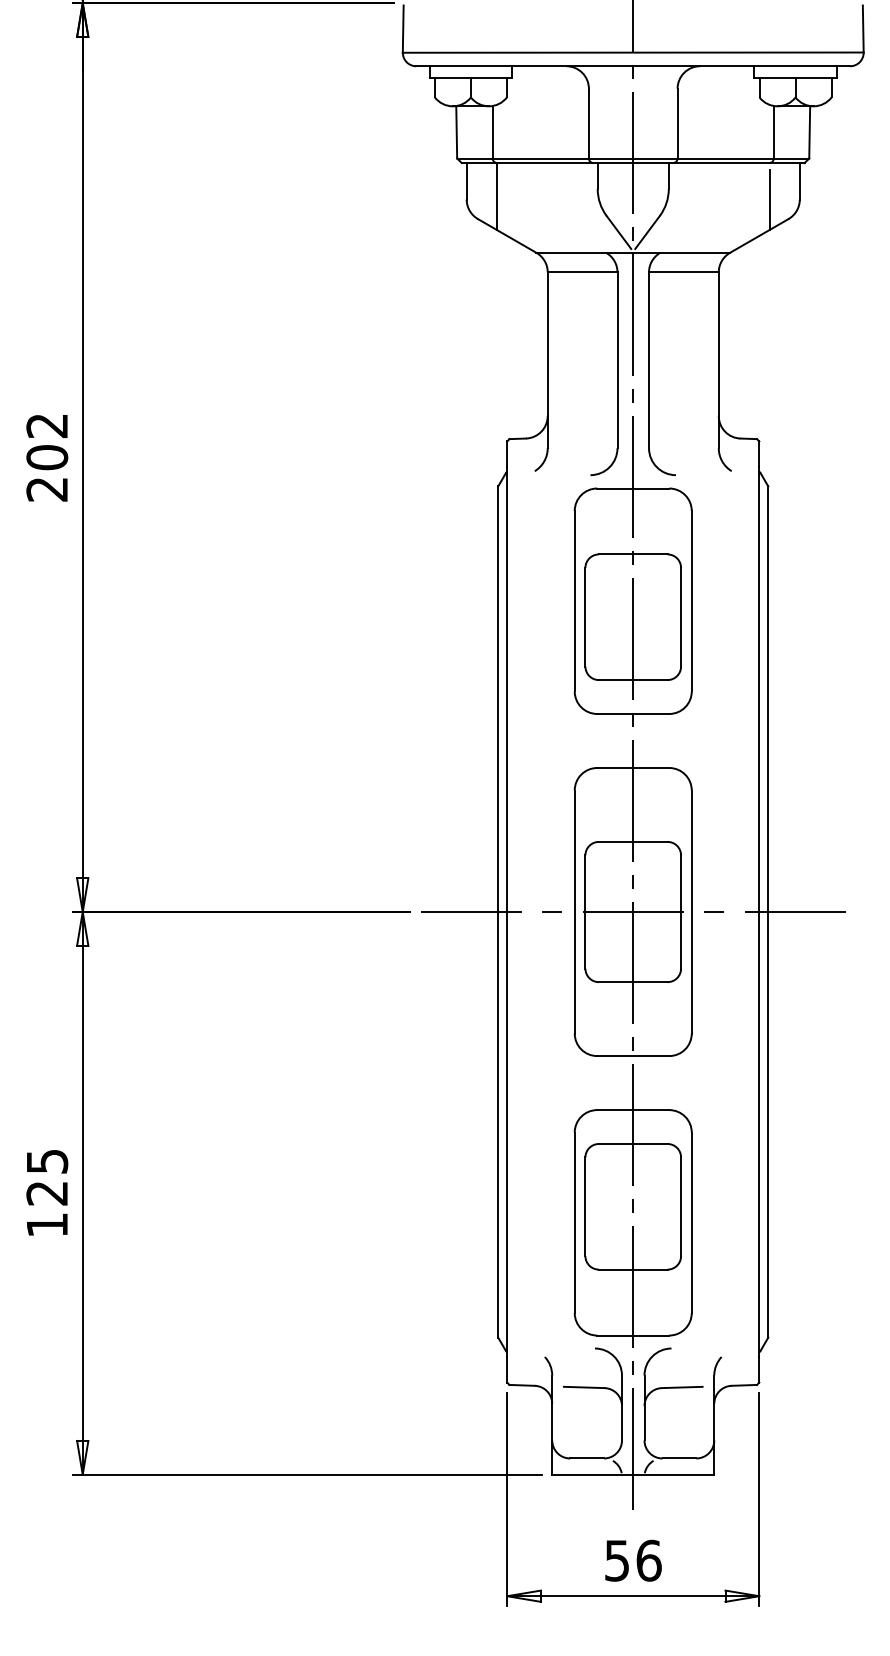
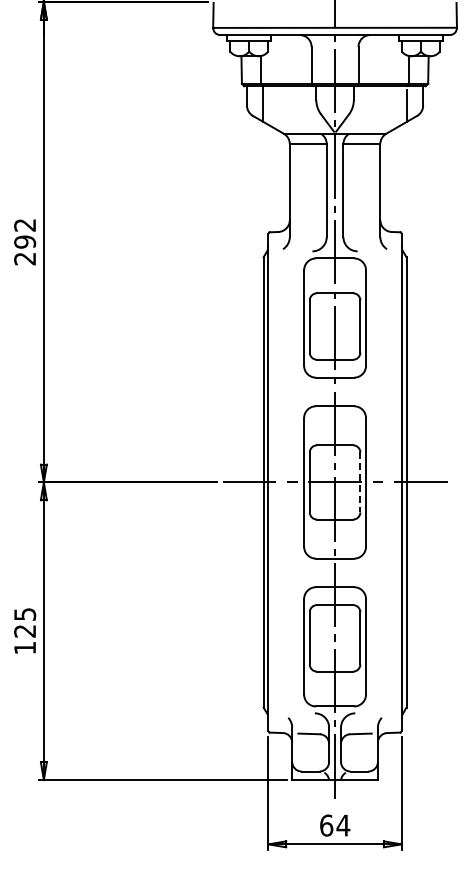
text: (47, 456) -> (25, 241), 202 -> 292
line: (681, 912) -> (360, 482), solid -> dashed
text: (634, 1560) -> (335, 825), 56 -> 64

